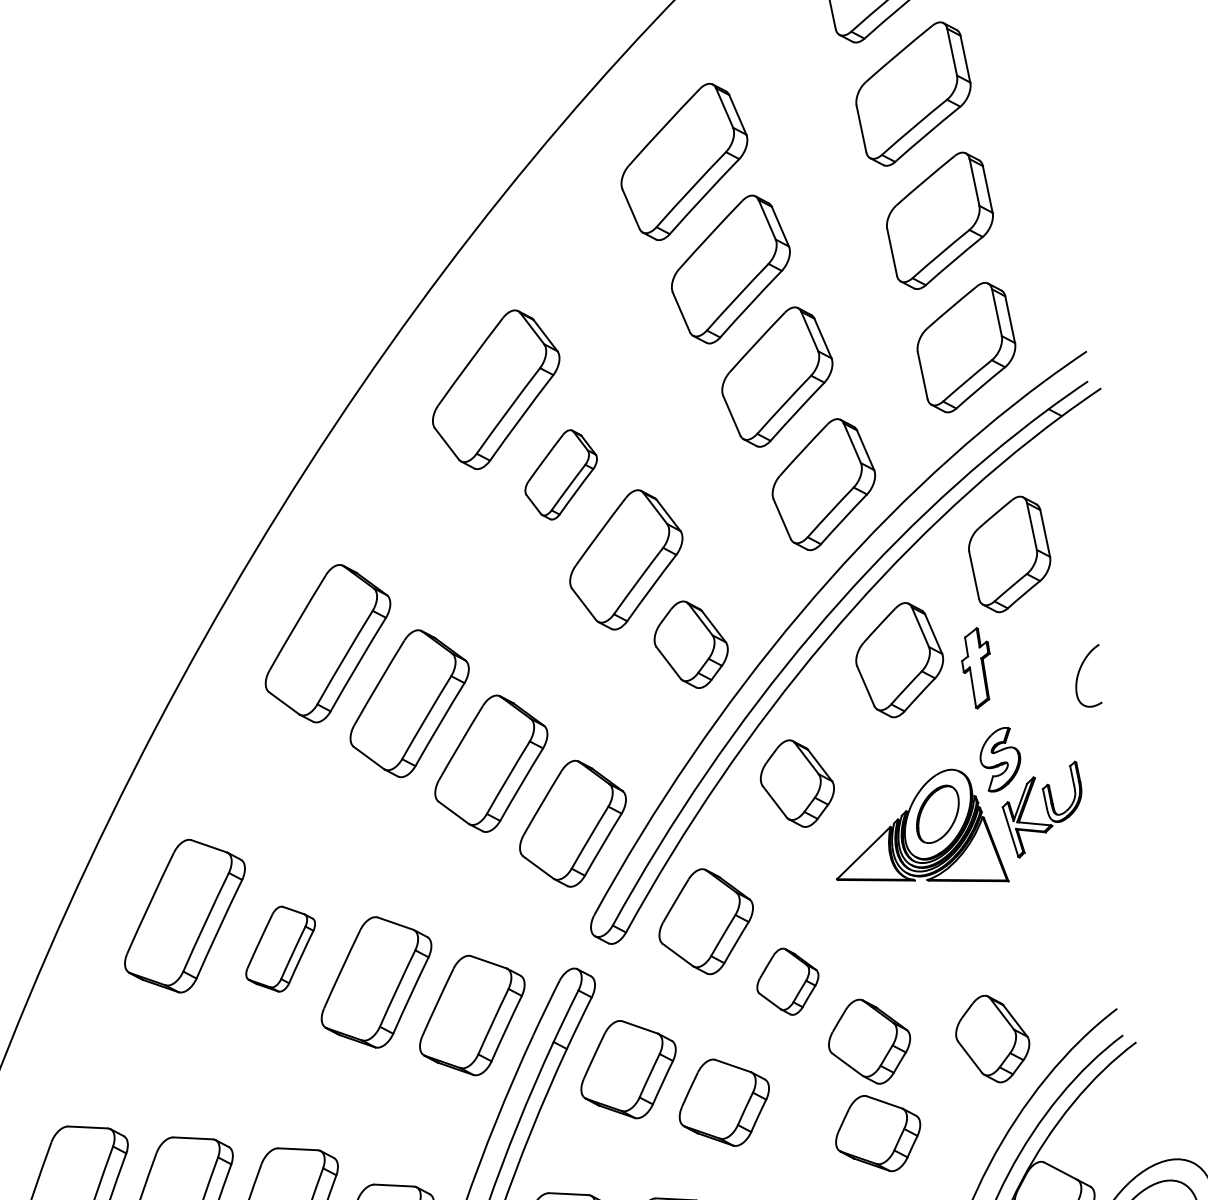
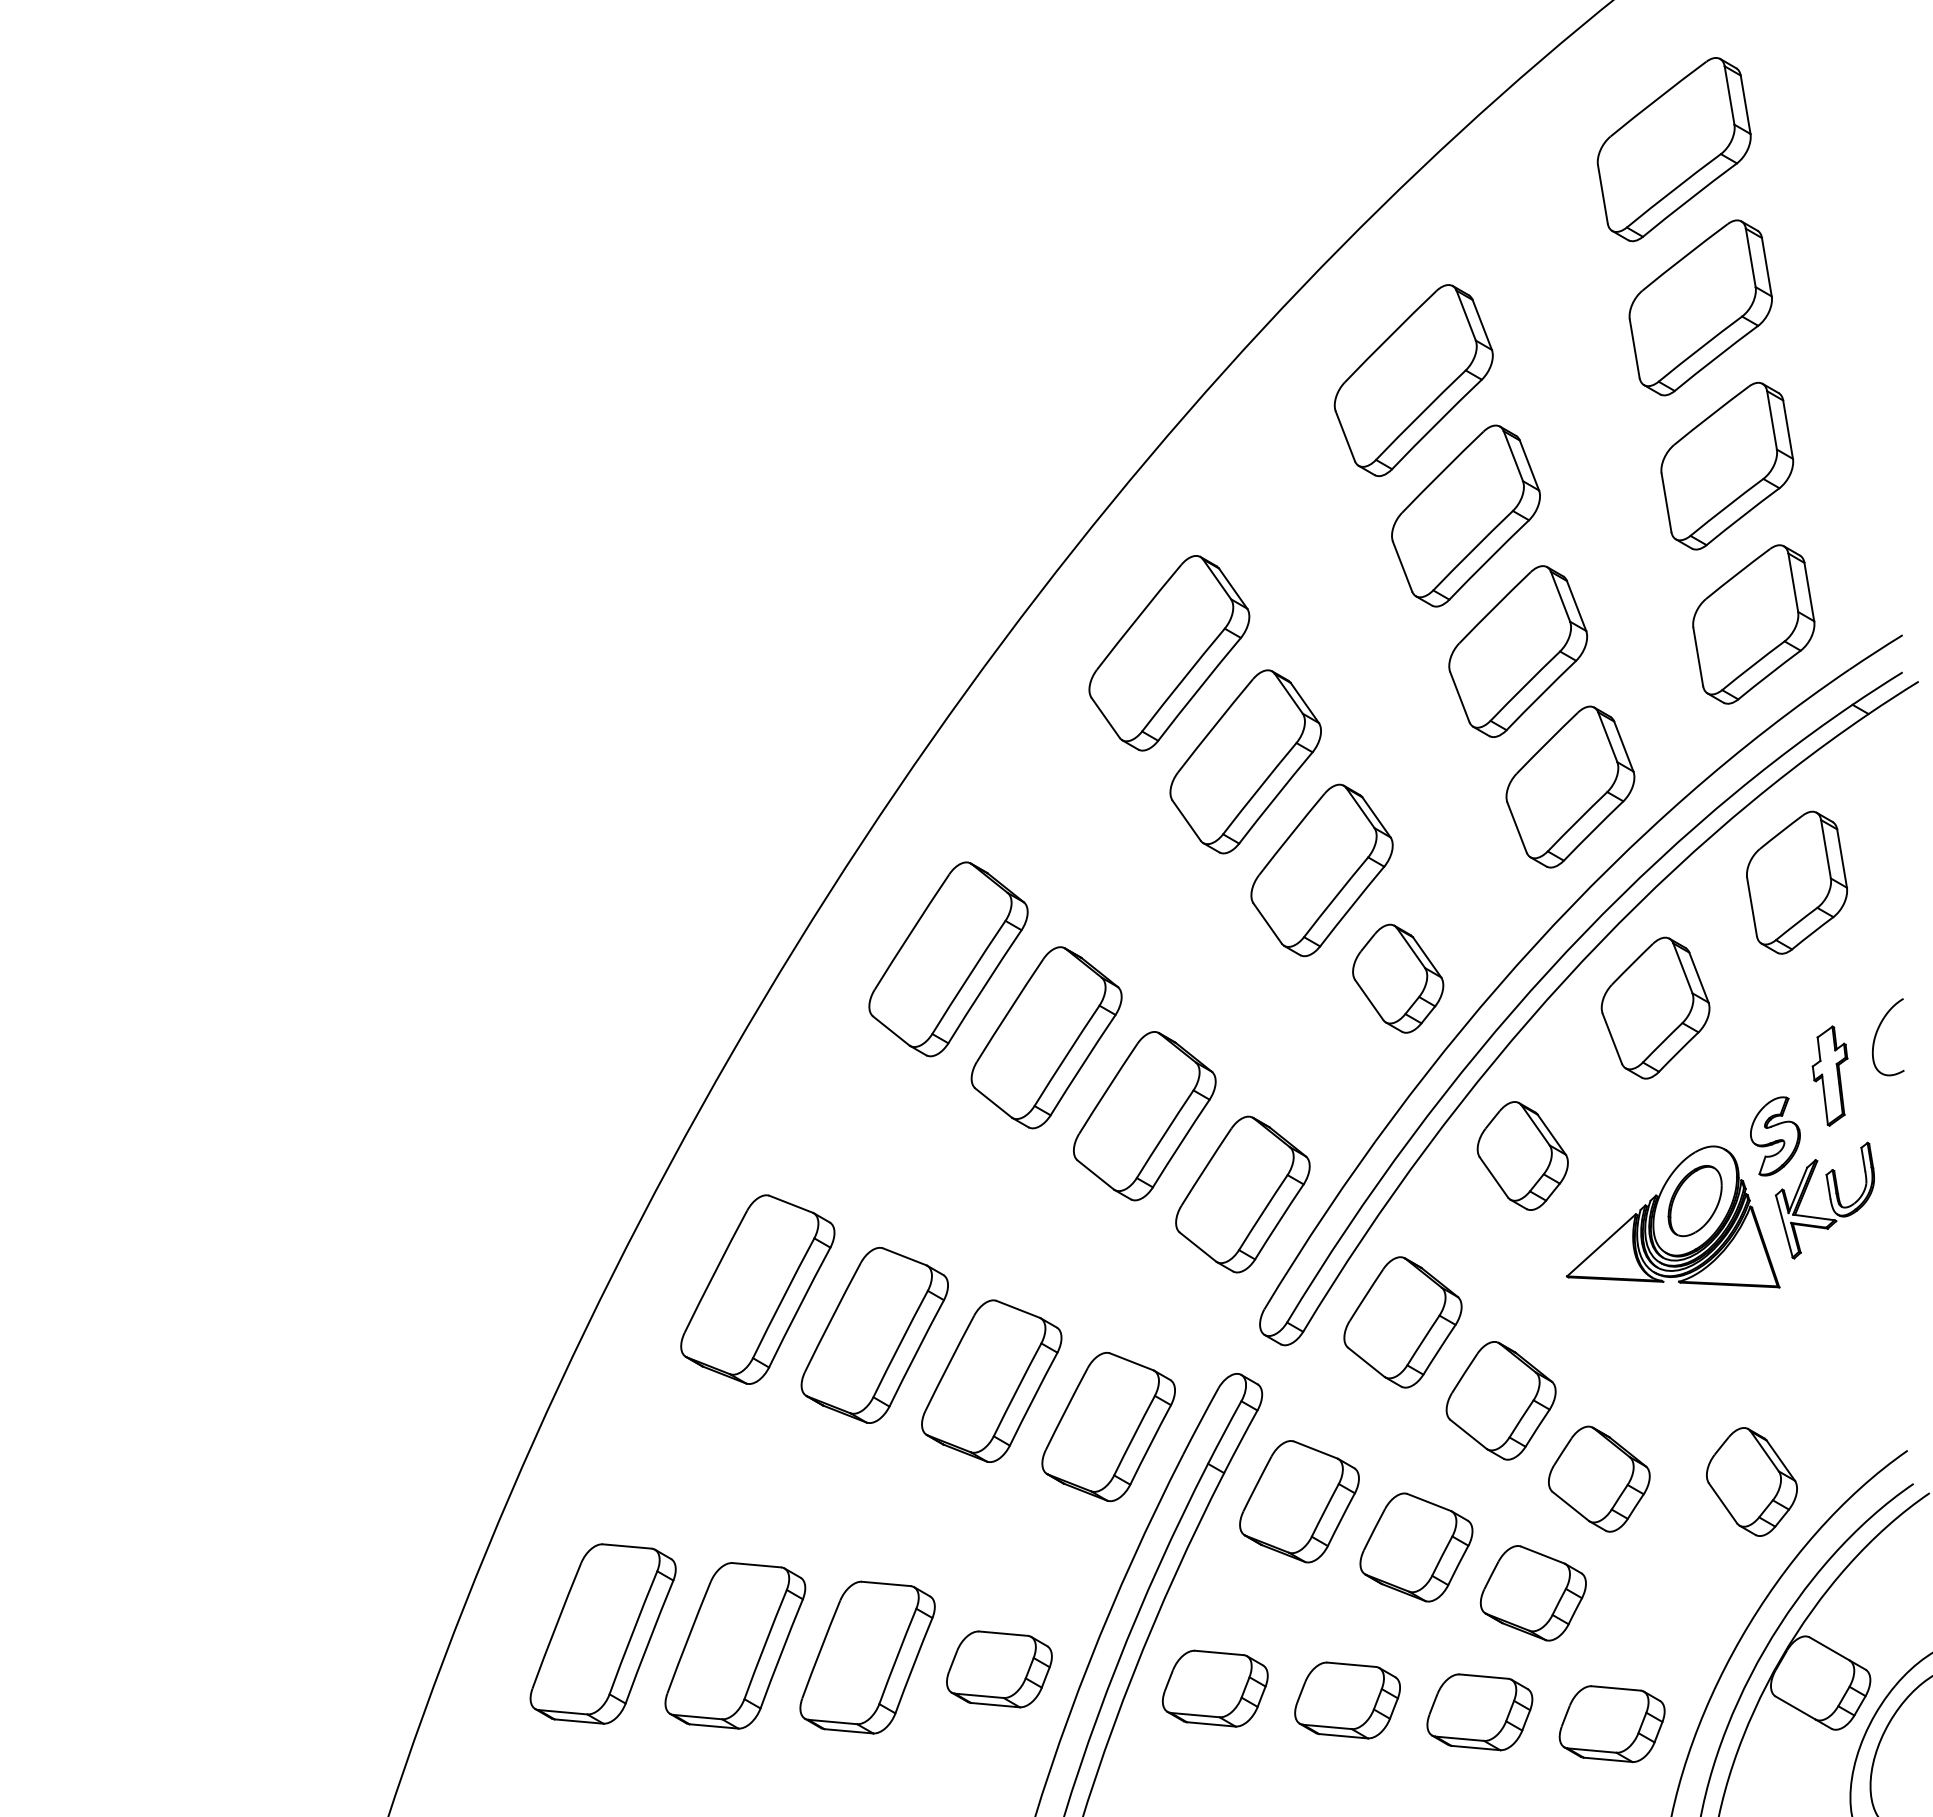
part: (561, 474) -> (1245, 761), size x1.67
part: (975, 667) -> (1829, 1075), moved
part: (280, 948) -> (874, 1334), size x1.67
part: (787, 981) -> (1500, 1400), size x1.43
part: (877, 1133) -> (1532, 1593), moved

